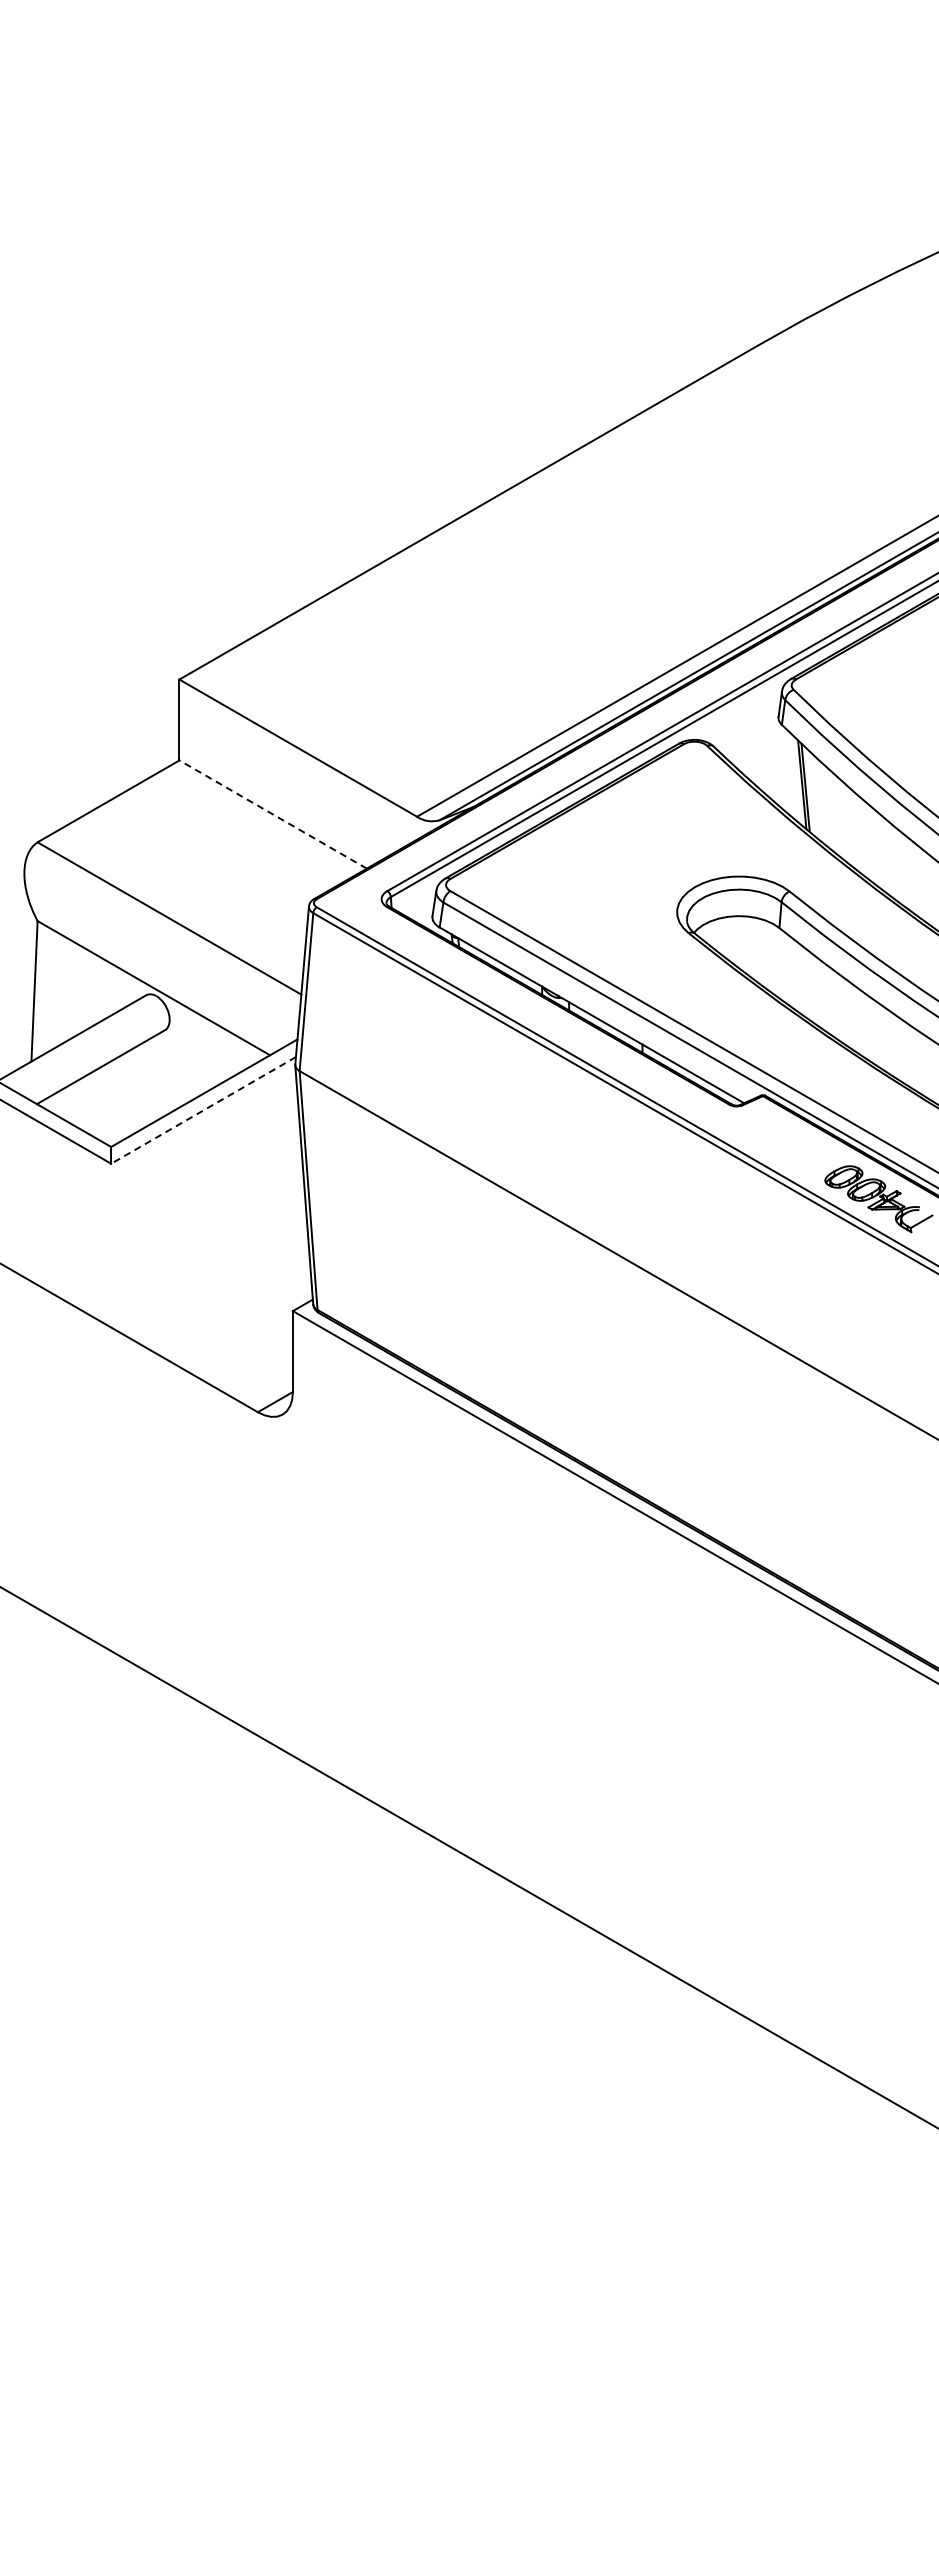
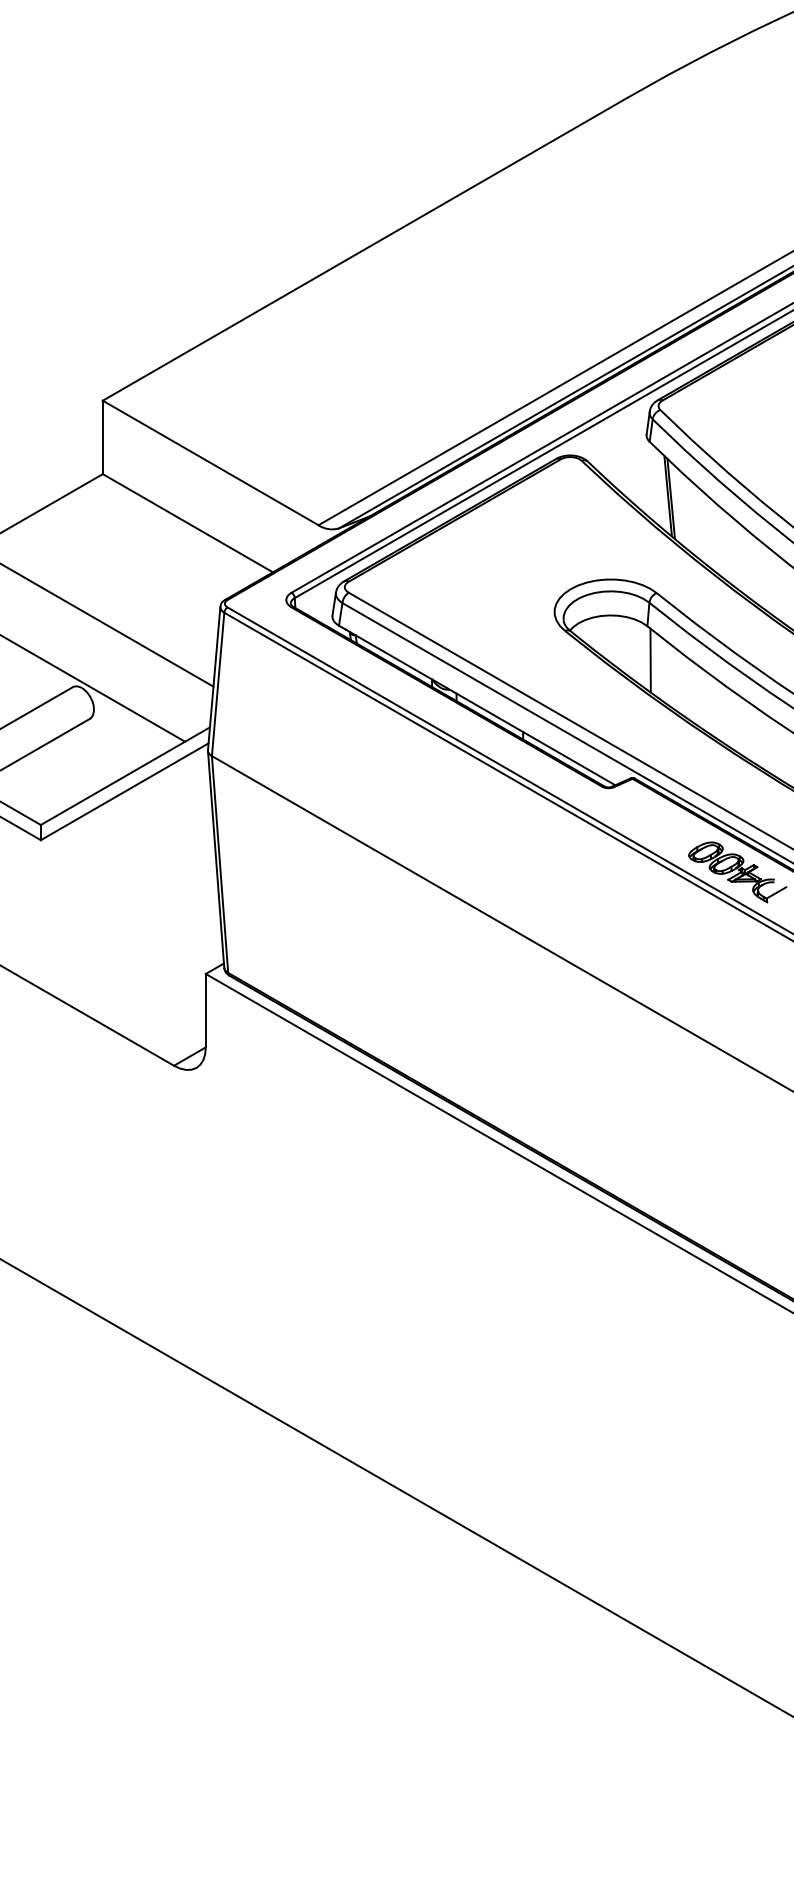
line: (272, 814) -> (187, 523), dashed -> solid
line: (782, 965) -> (650, 660), added
line: (203, 1110) -> (124, 791), dashed -> solid

